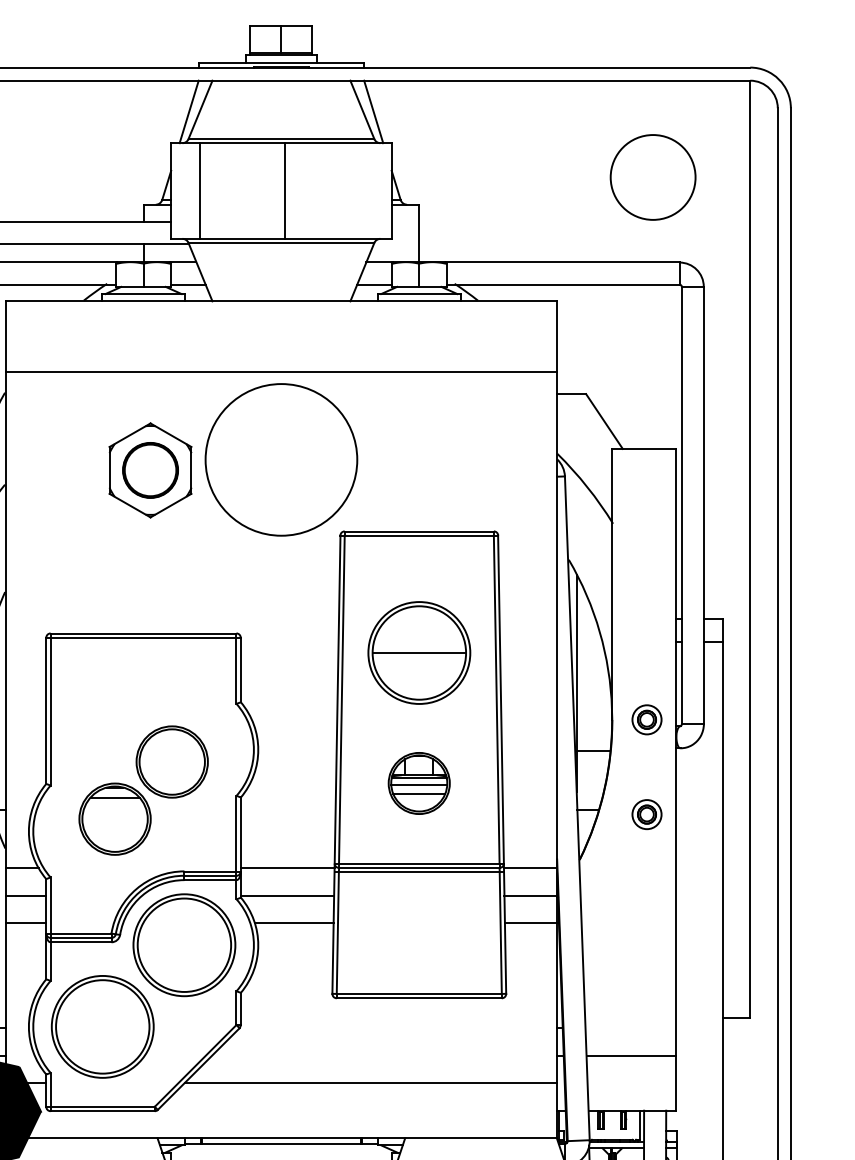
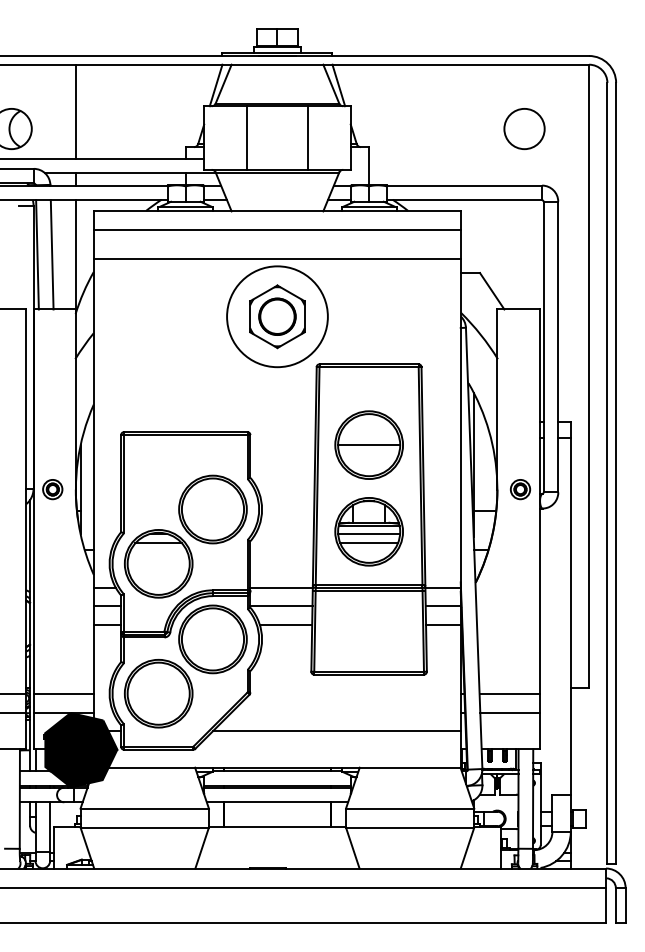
circle: (653, 176) -> (524, 128), size x0.71
line: (200, 190) -> (247, 137), moved
line: (284, 190) -> (307, 137), moved
line: (281, 328) -> (277, 229), added
part: (150, 470) -> (277, 316), moved
part: (418, 782) -> (368, 531), size x1.67
part: (143, 790) -> (185, 536), size x1.43
part: (647, 814) -> (520, 552), removed
line: (630, 1028) -> (509, 694), added

